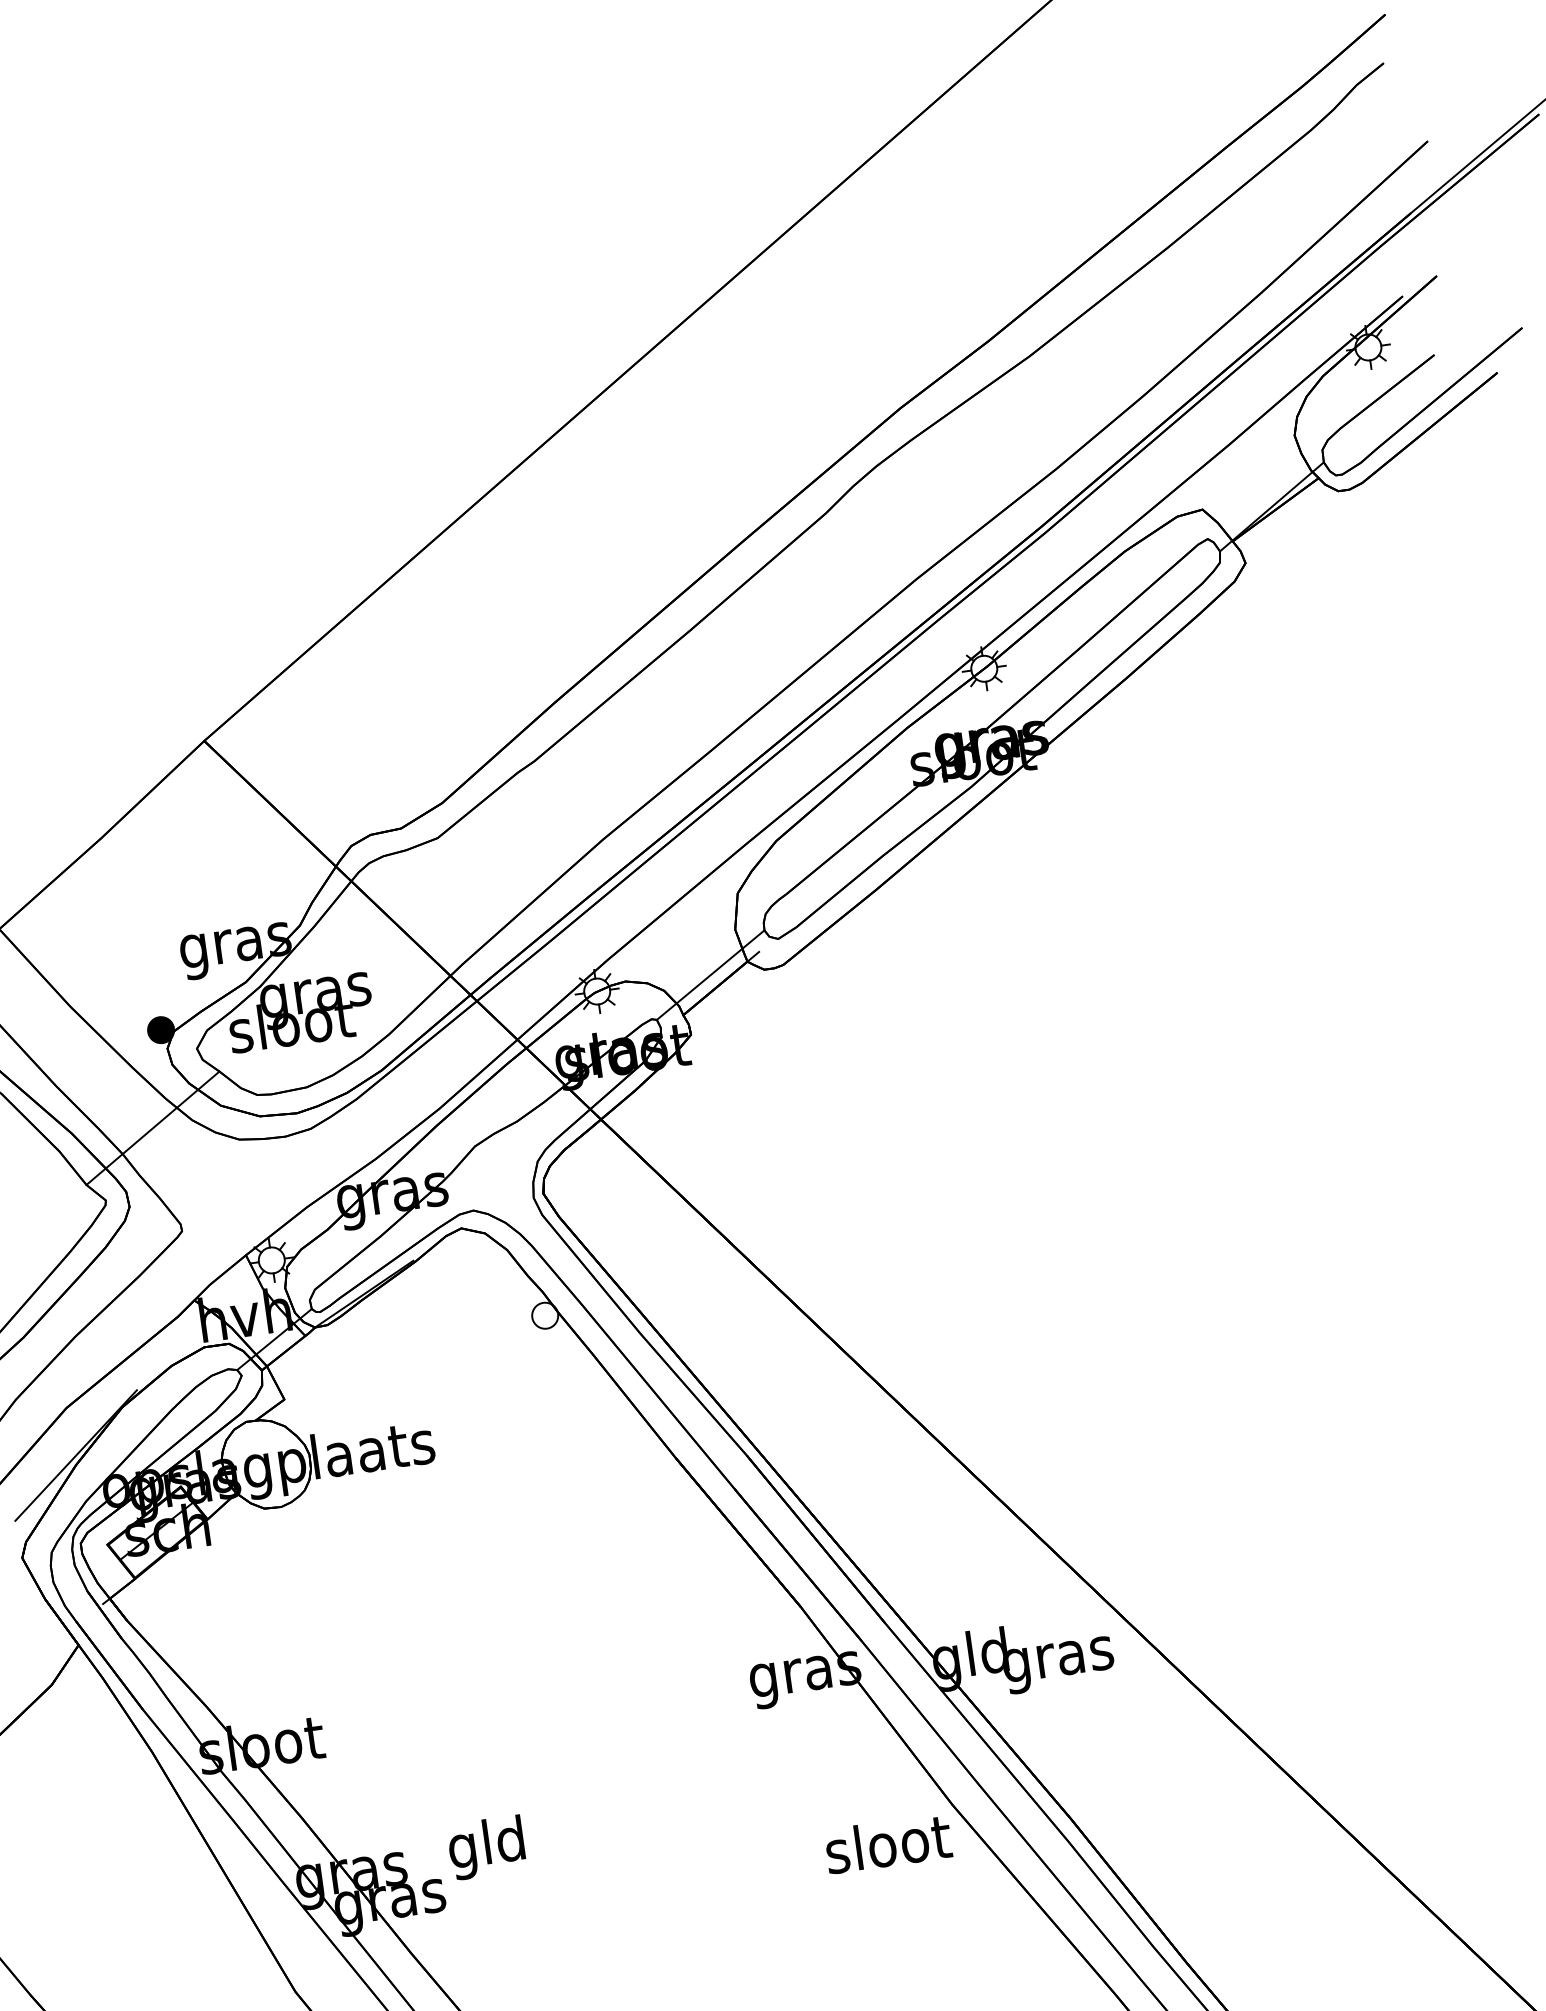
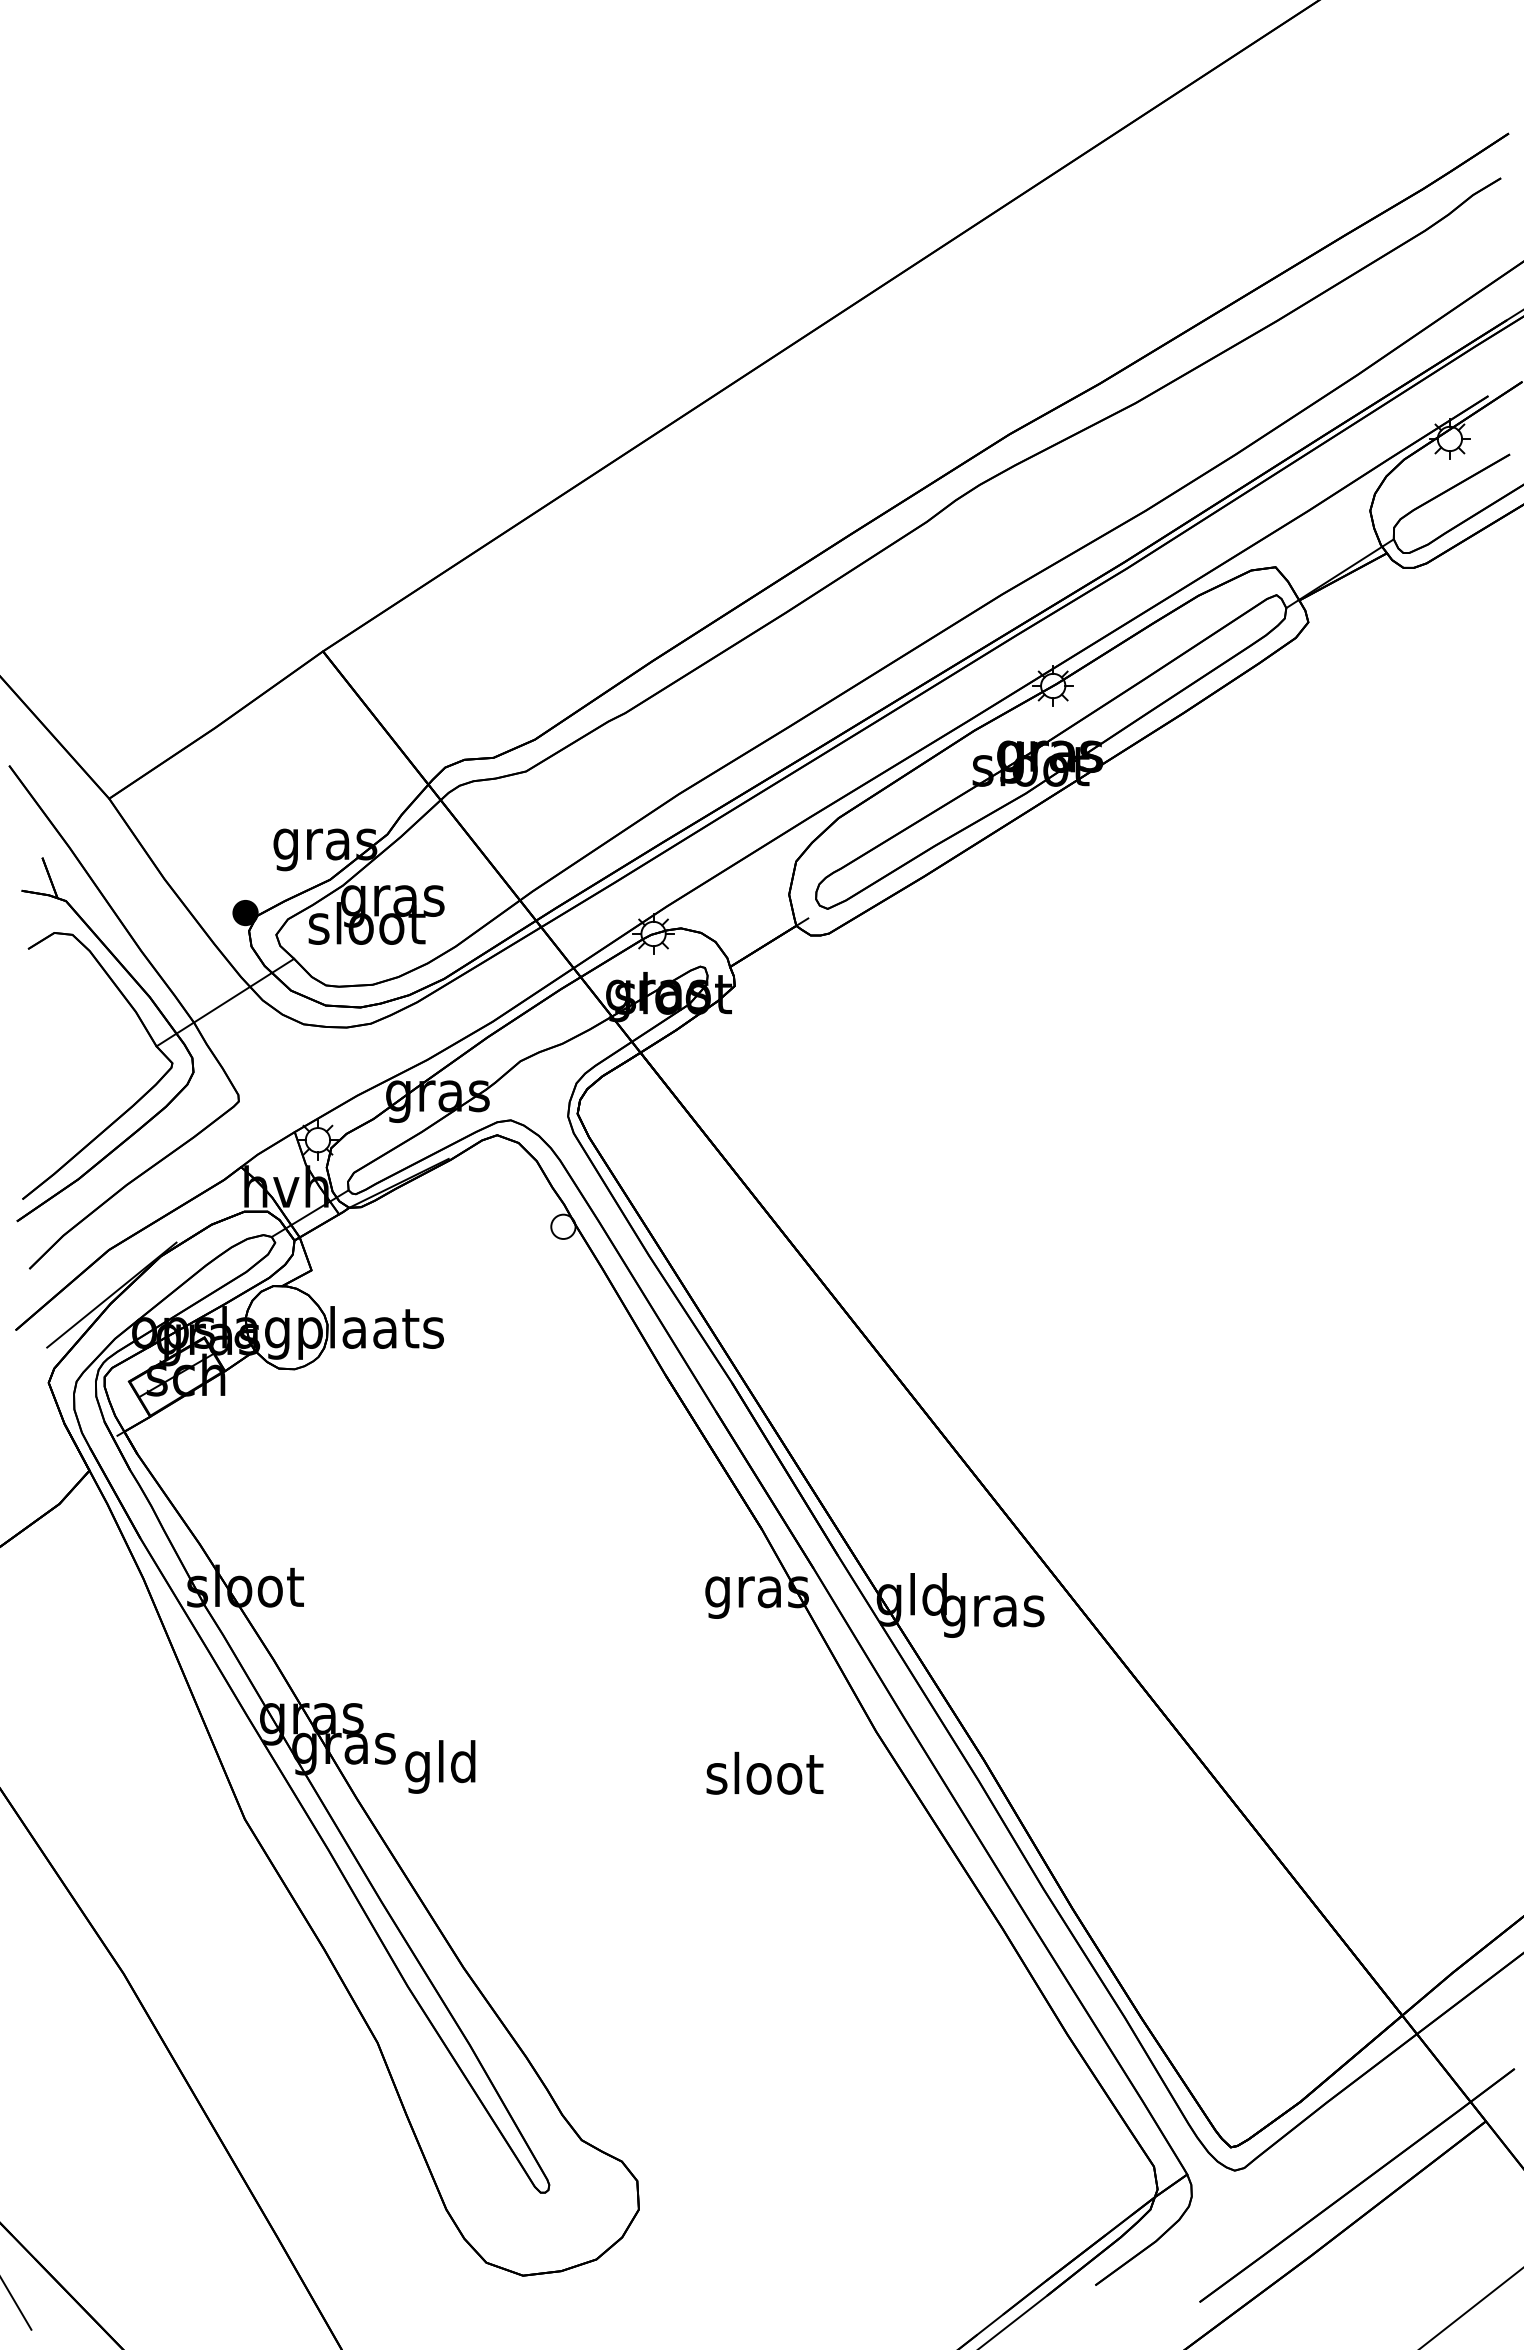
line: (710, 975) -> (760, 933), removed
text: (887, 1842) -> (764, 1772), moved
text: (486, 1847) -> (440, 1766), moved

